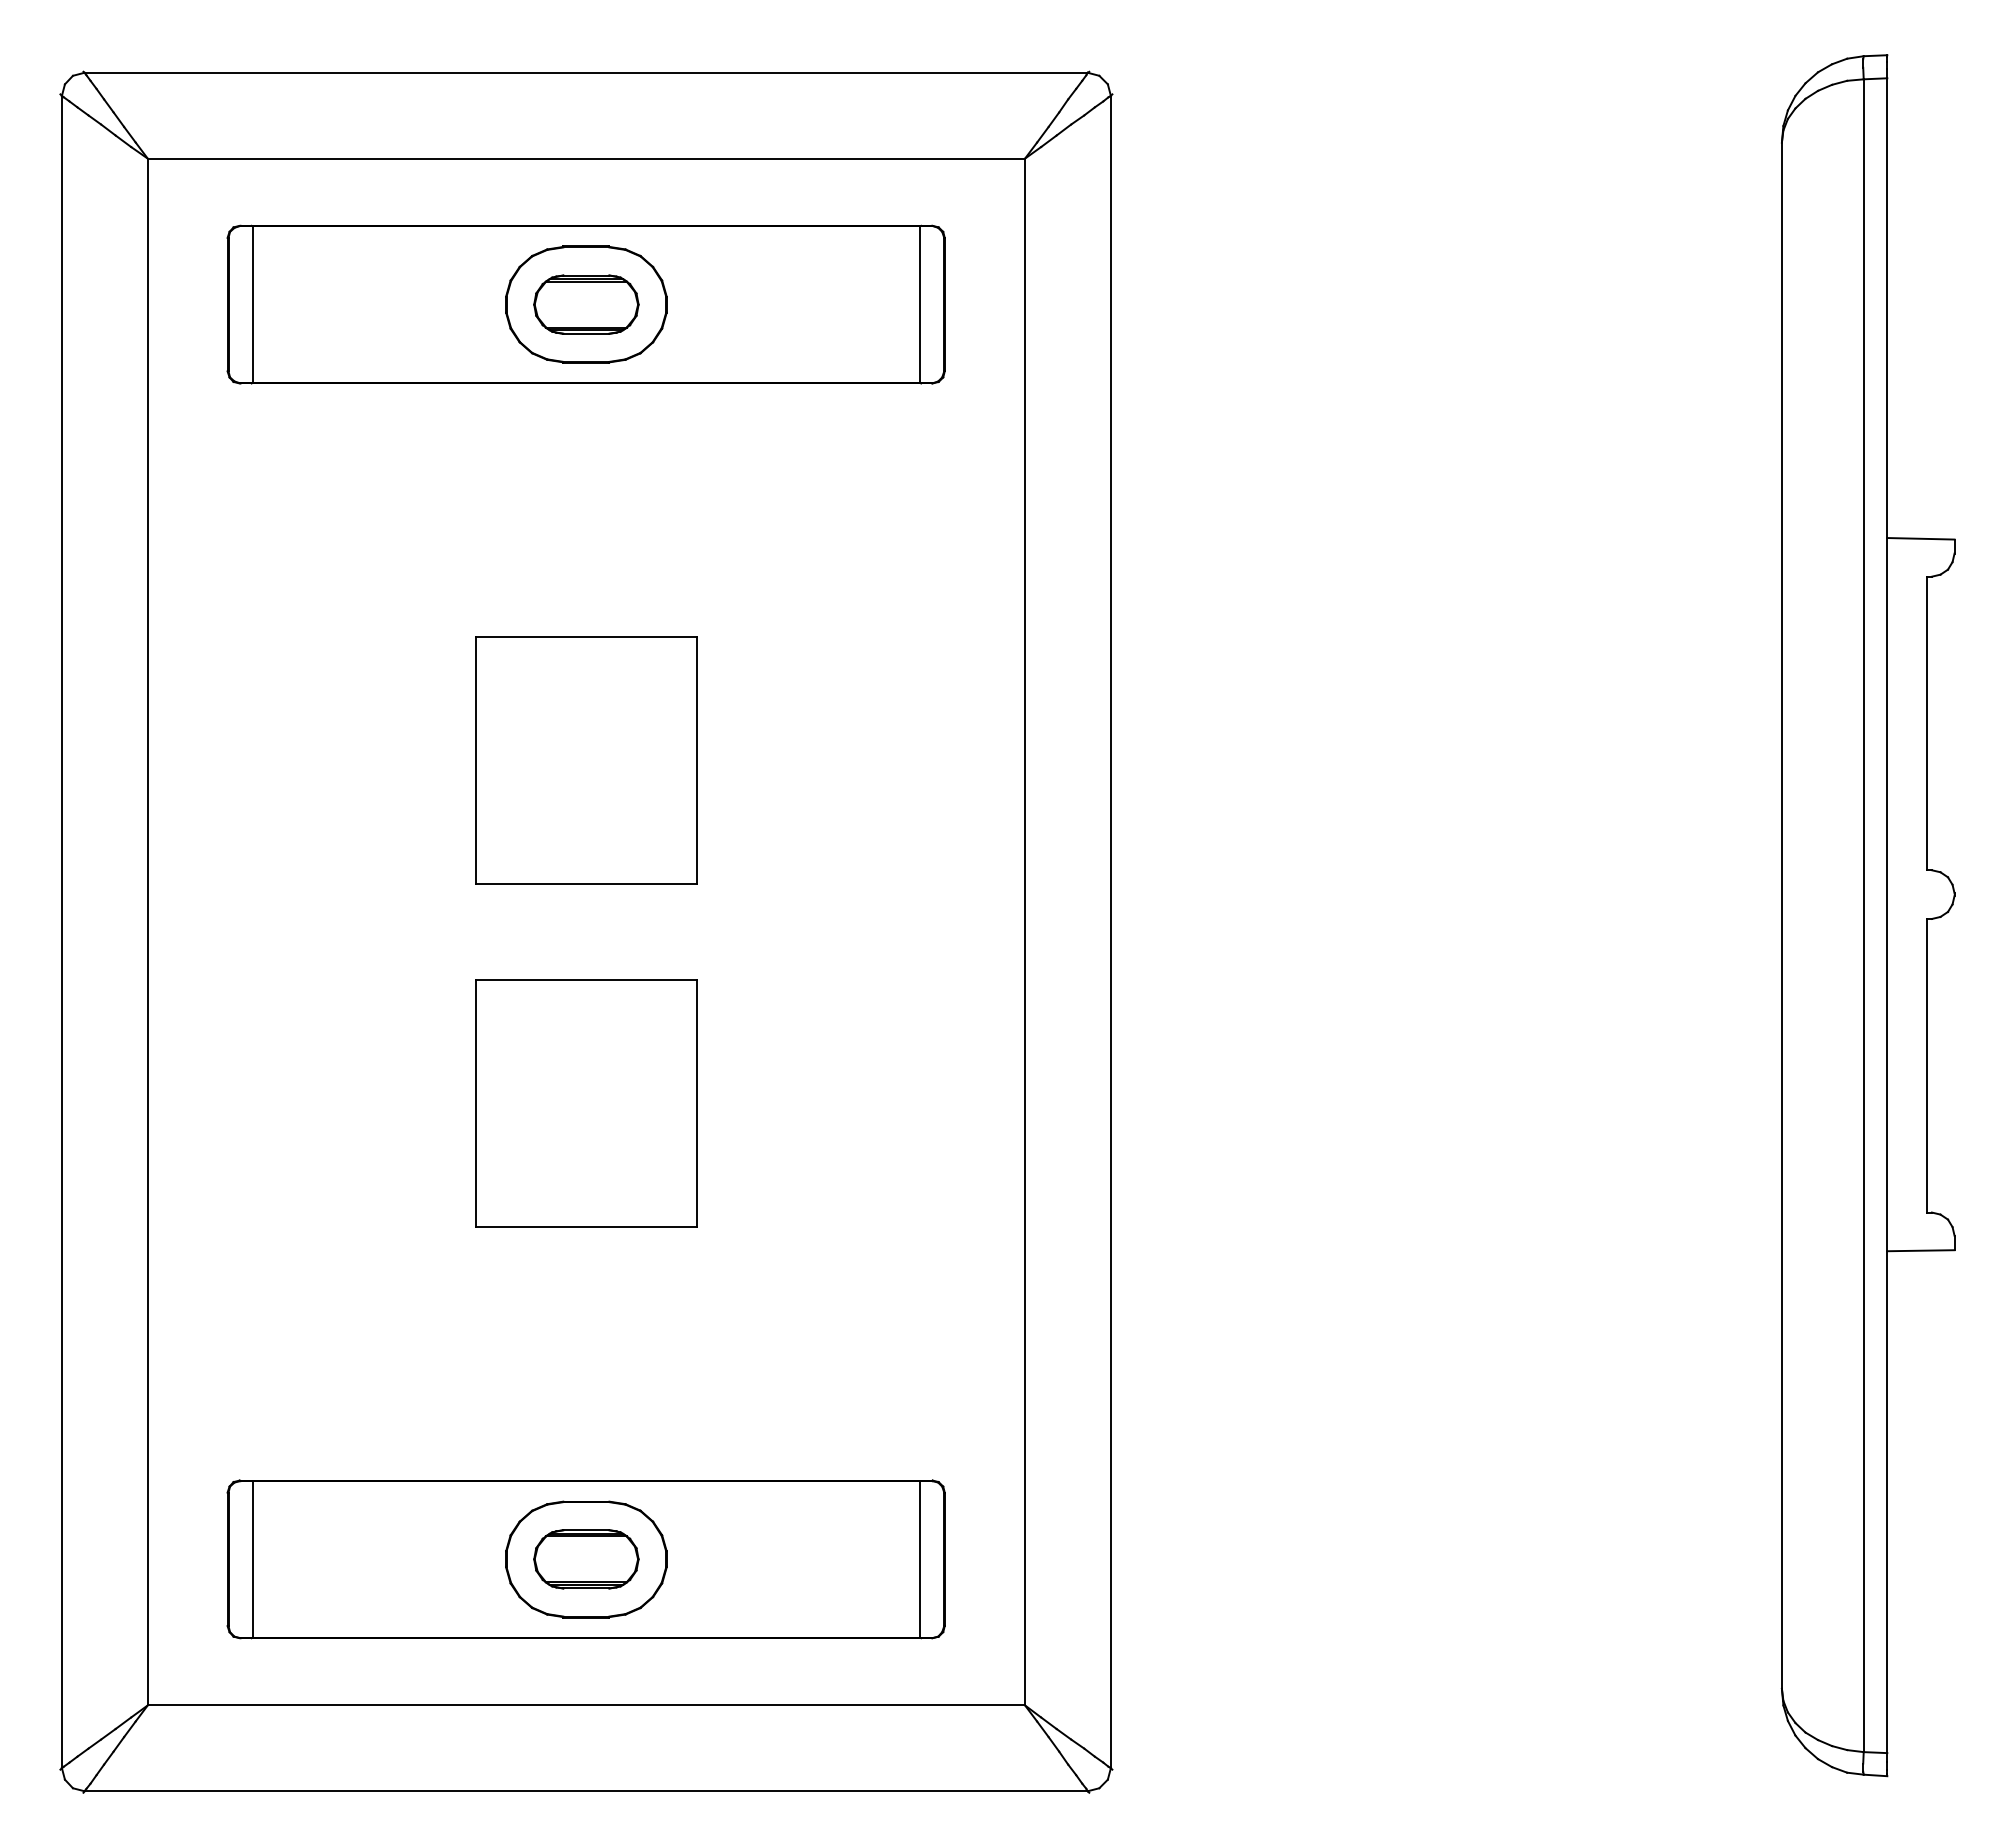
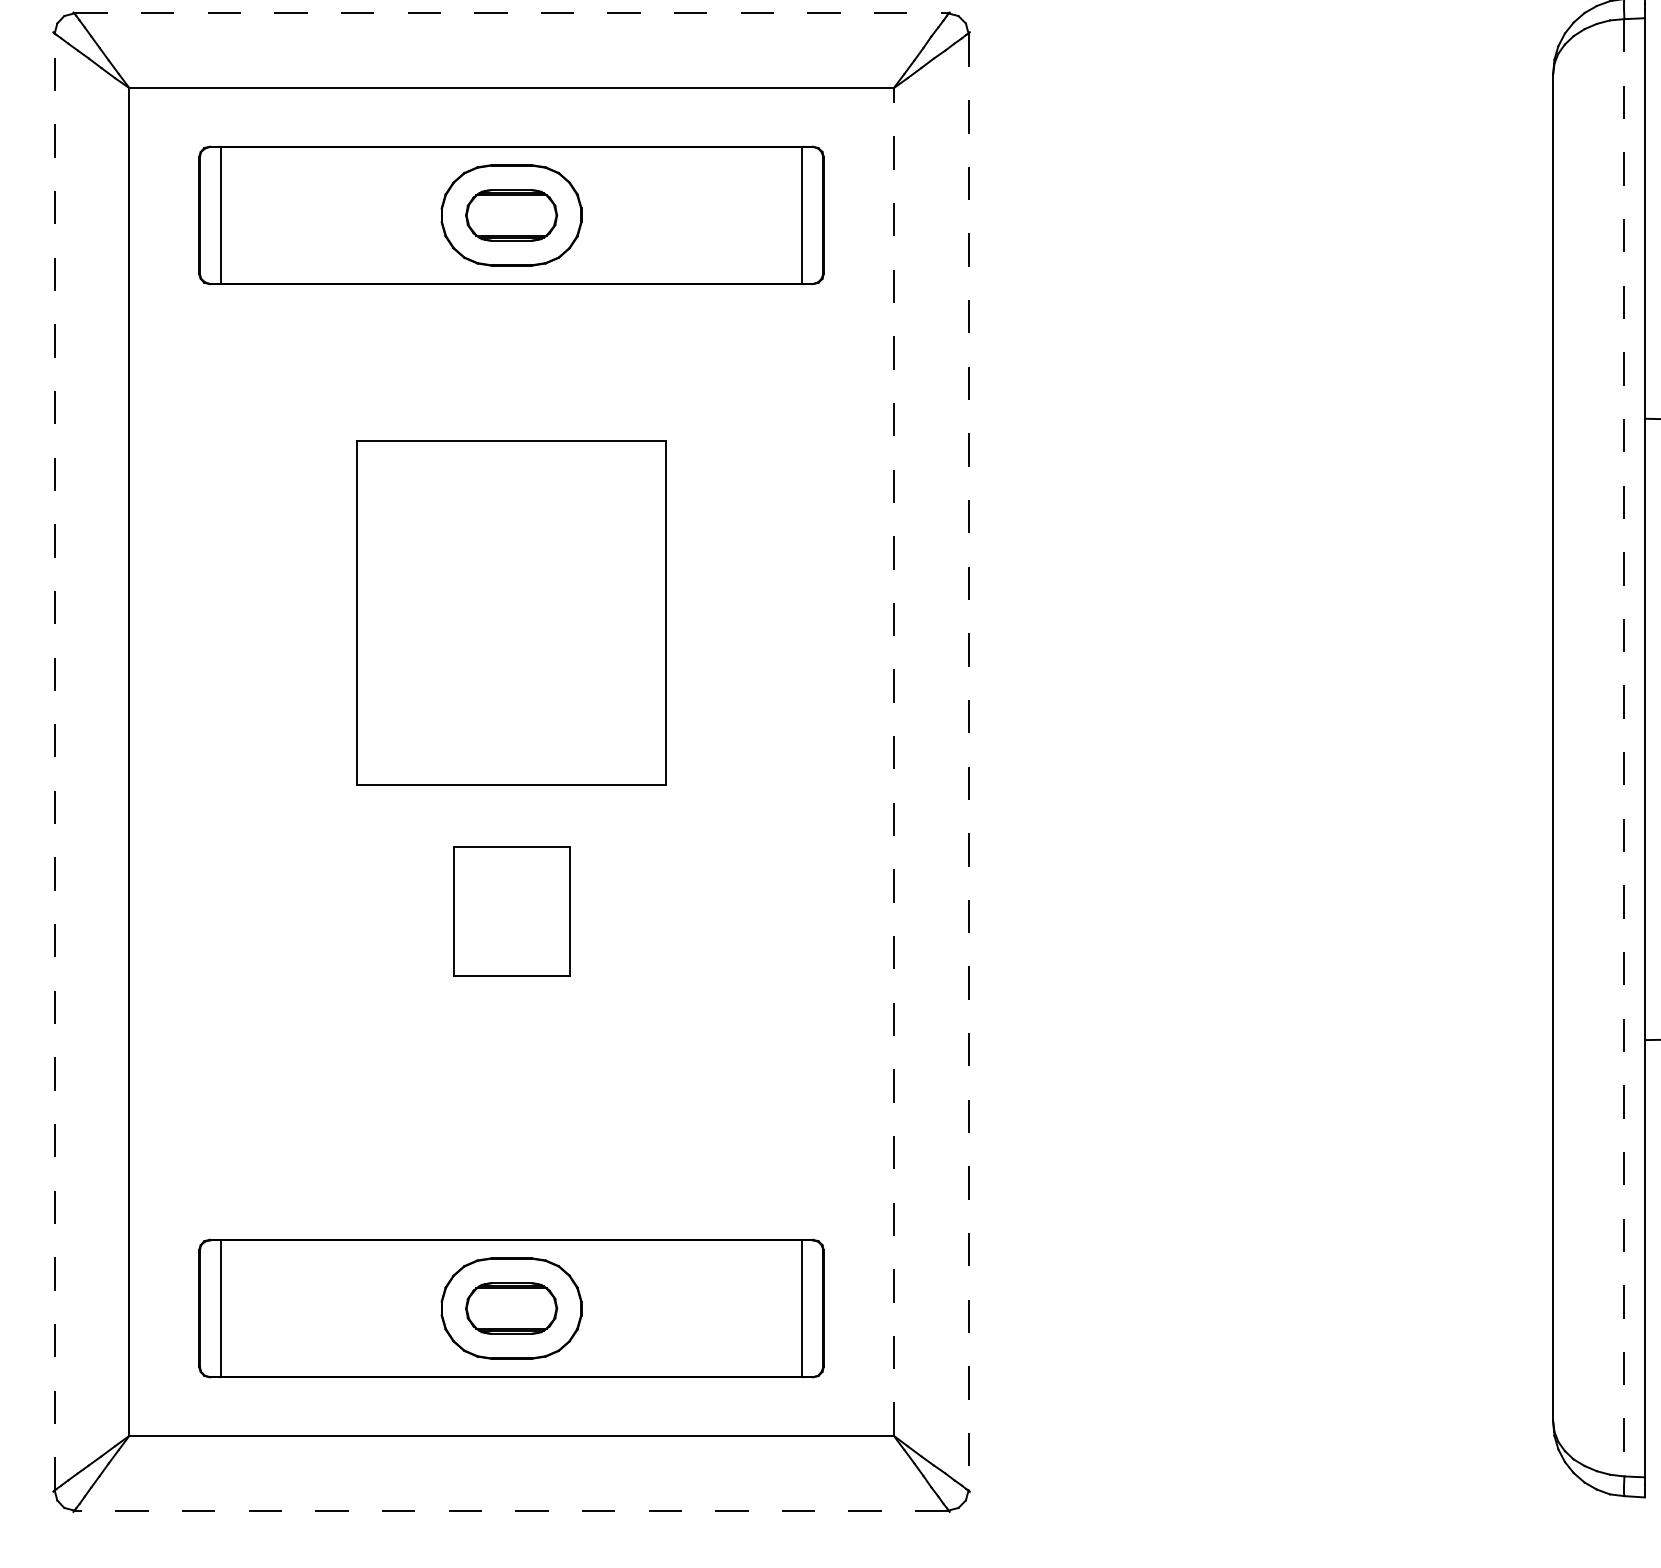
line: (586, 72) -> (511, 13), solid -> dashed
part: (586, 760) -> (511, 612), size x1.6
line: (1863, 916) -> (1624, 748), solid -> dashed
line: (61, 931) -> (54, 761), solid -> dashed
line: (1025, 931) -> (894, 761), solid -> dashed
line: (1110, 932) -> (968, 762), solid -> dashed
part: (586, 1103) -> (511, 911), size x0.6
line: (586, 1791) -> (511, 1510), solid -> dashed

